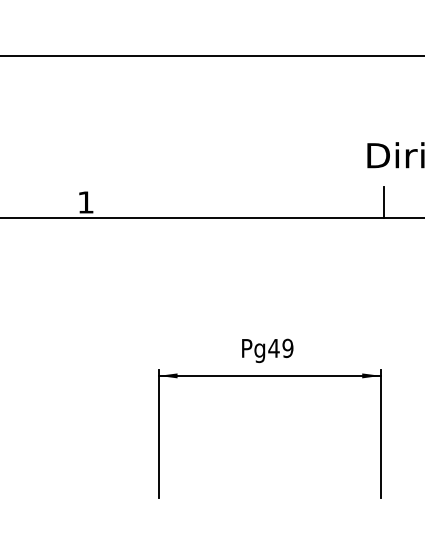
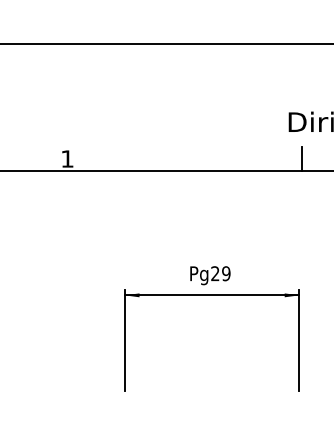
text: (272, 348) -> (214, 273), Pg49 -> Pg29

